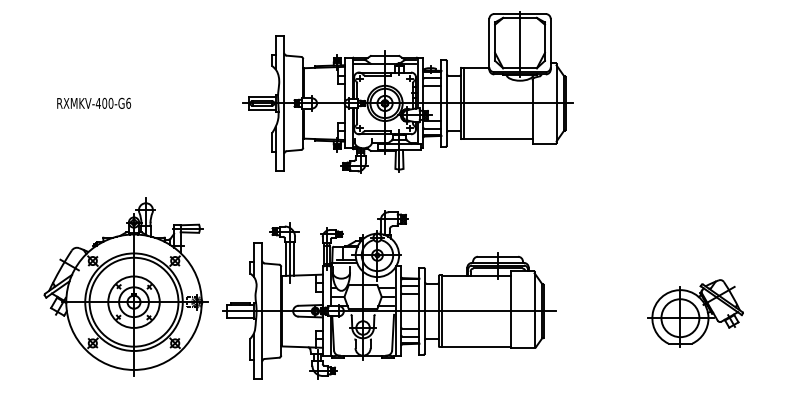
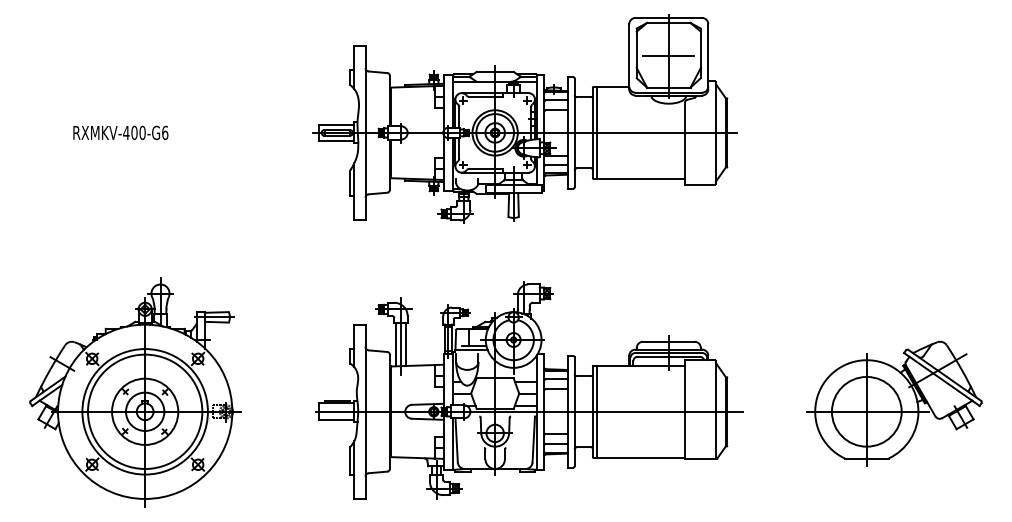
line: (519, 43) -> (668, 55), added
part: (125, 286) -> (134, 391), moved
part: (389, 294) -> (529, 390), moved
part: (695, 313) -> (894, 403), size x1.43

